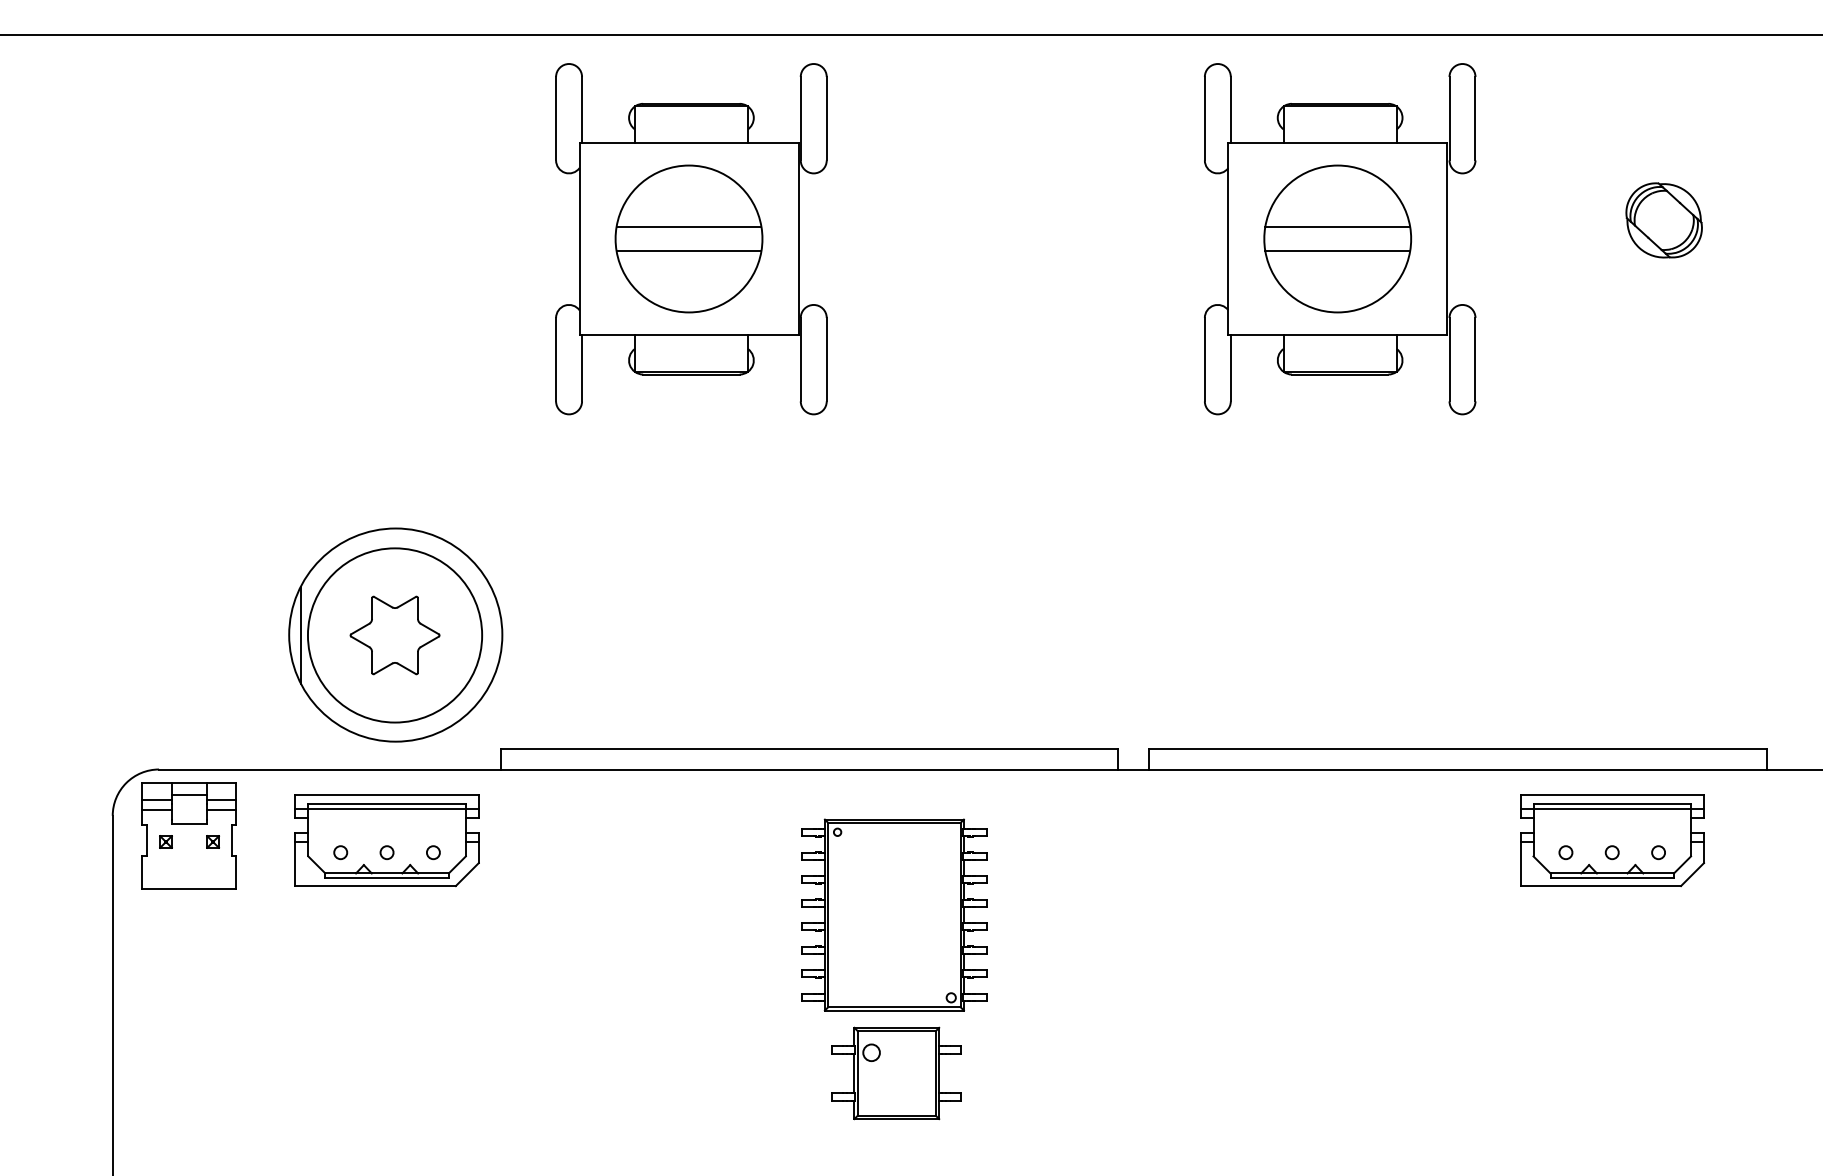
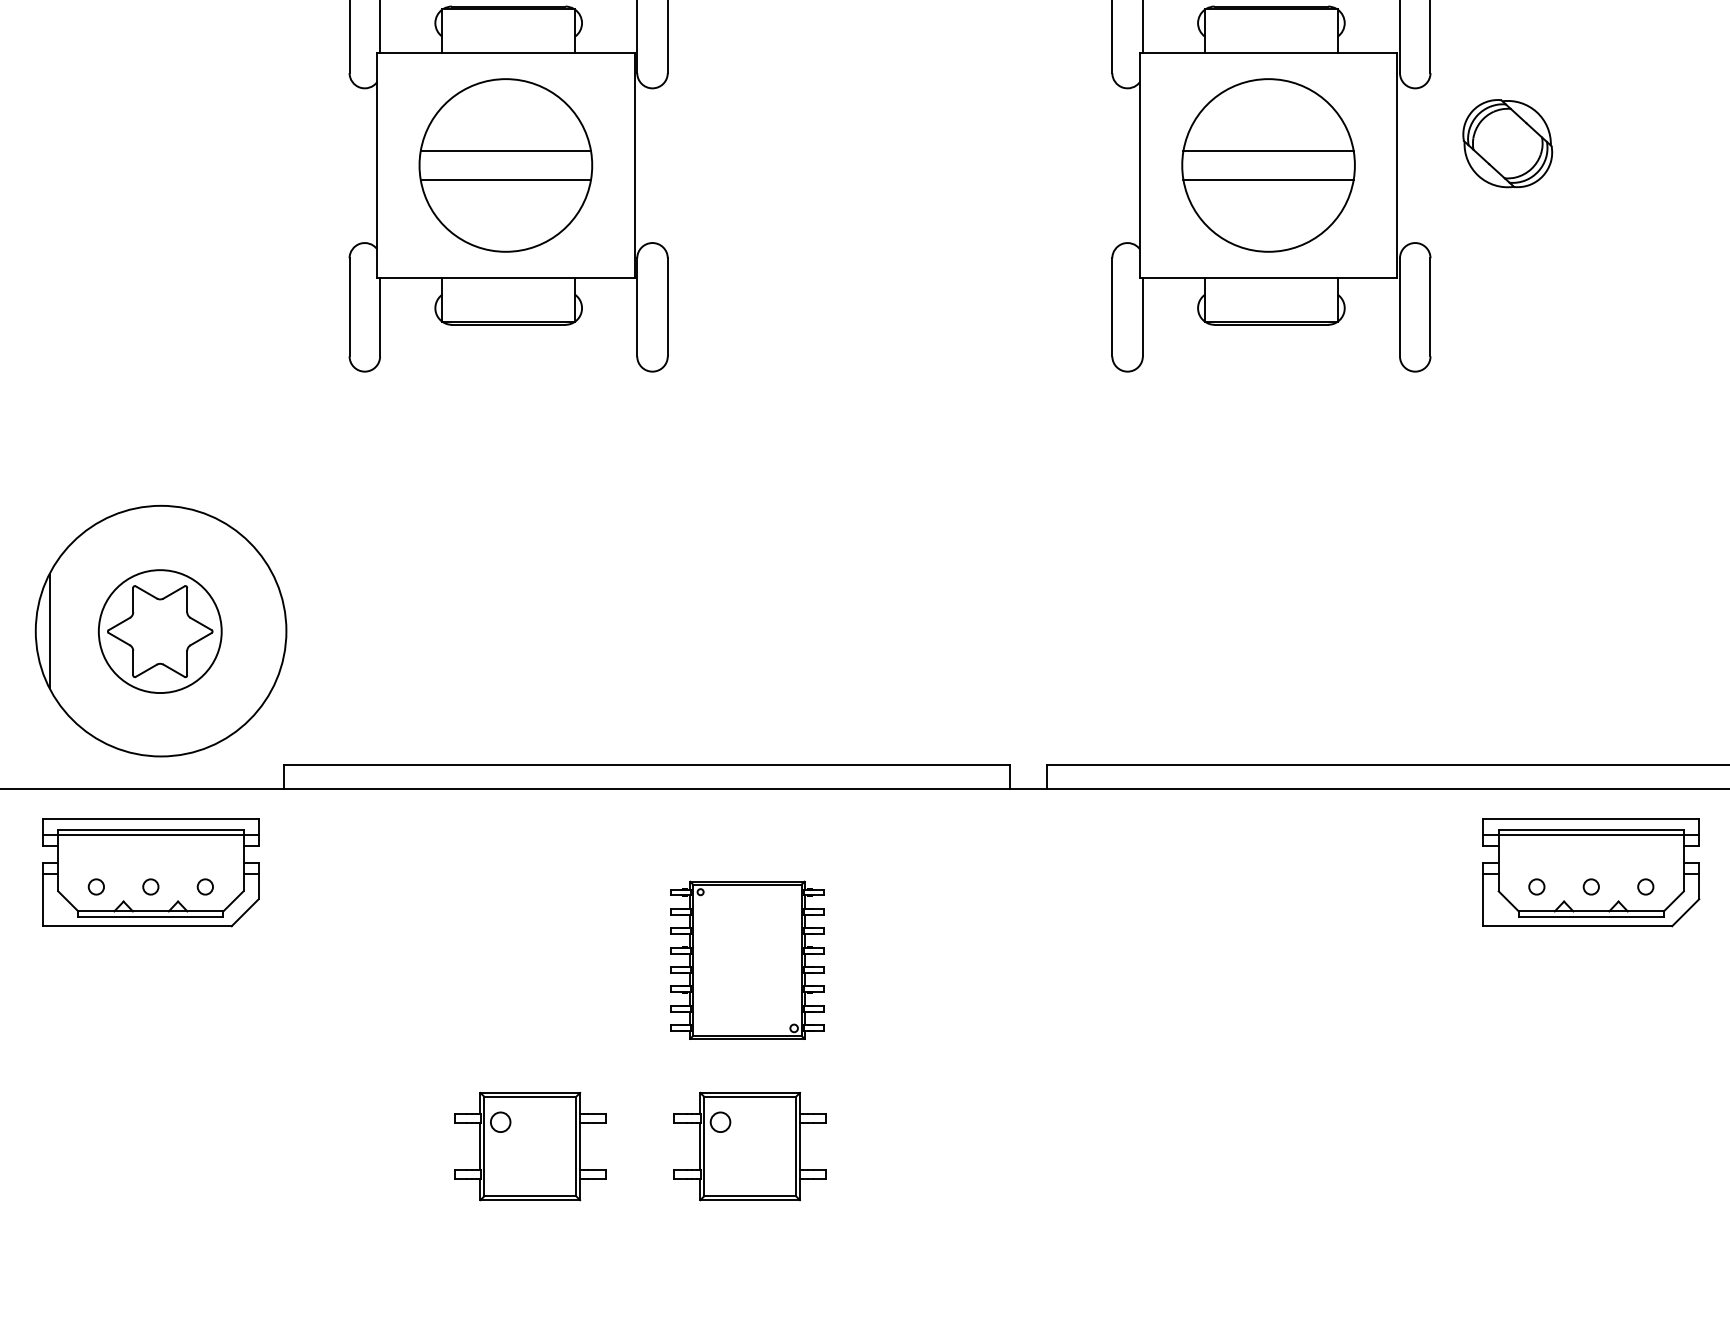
part: (1663, 220) -> (1506, 143), moved
circle: (394, 635) -> (159, 631), size x0.6
part: (894, 914) -> (747, 959), size x0.7
part: (709, 1073) -> (529, 1146), added

